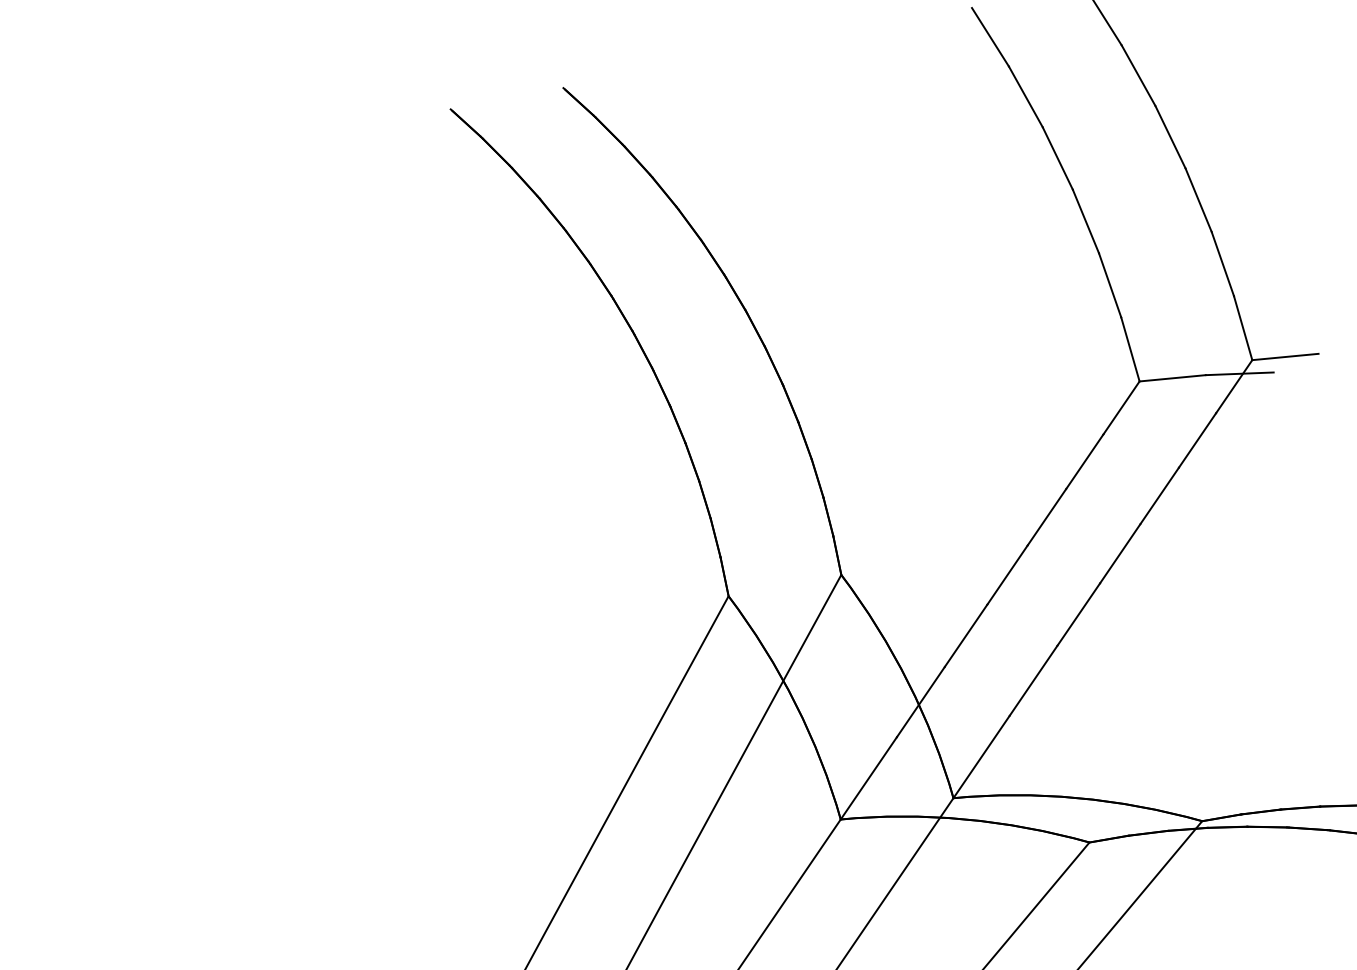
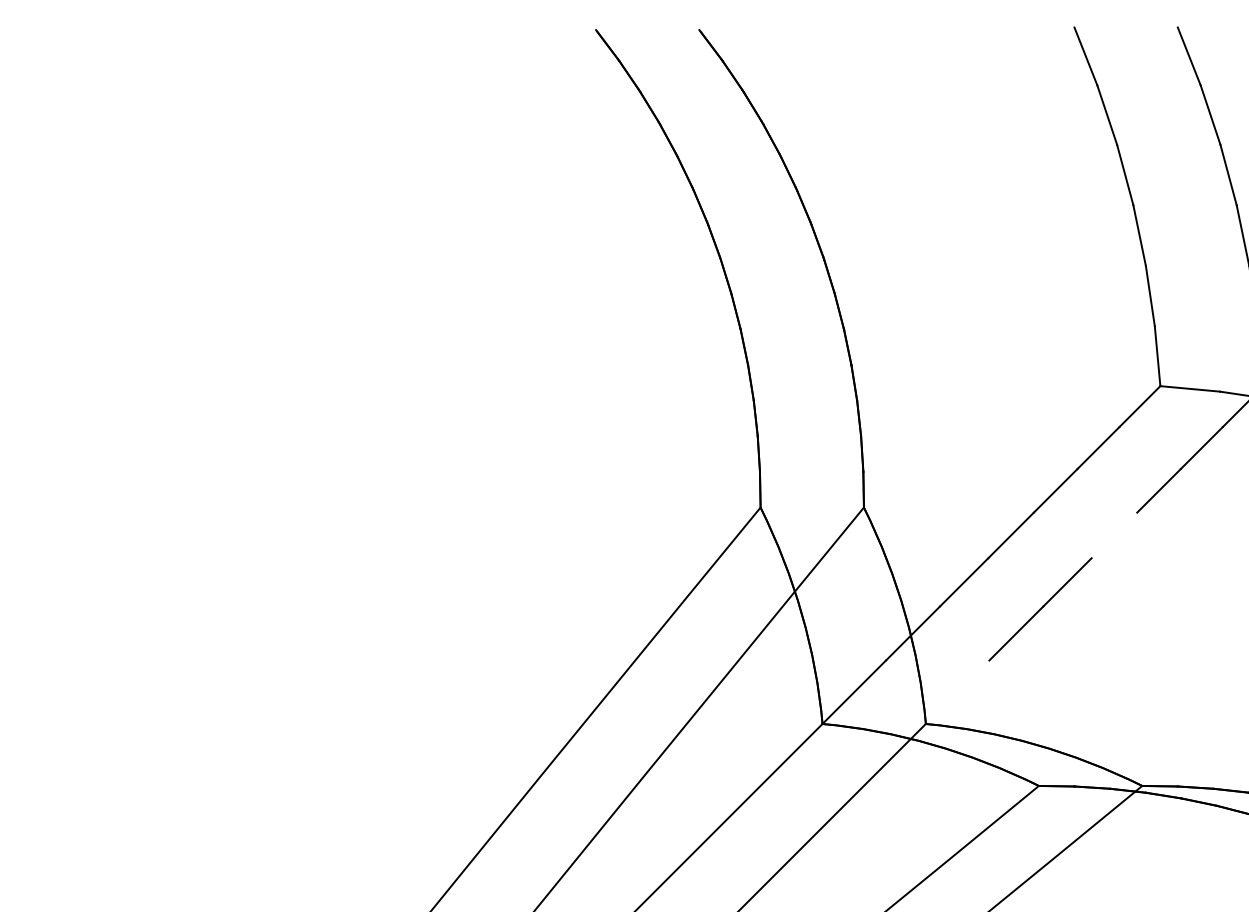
line: (1120, 553) -> (1114, 535), removed
line: (981, 756) -> (957, 691), removed

